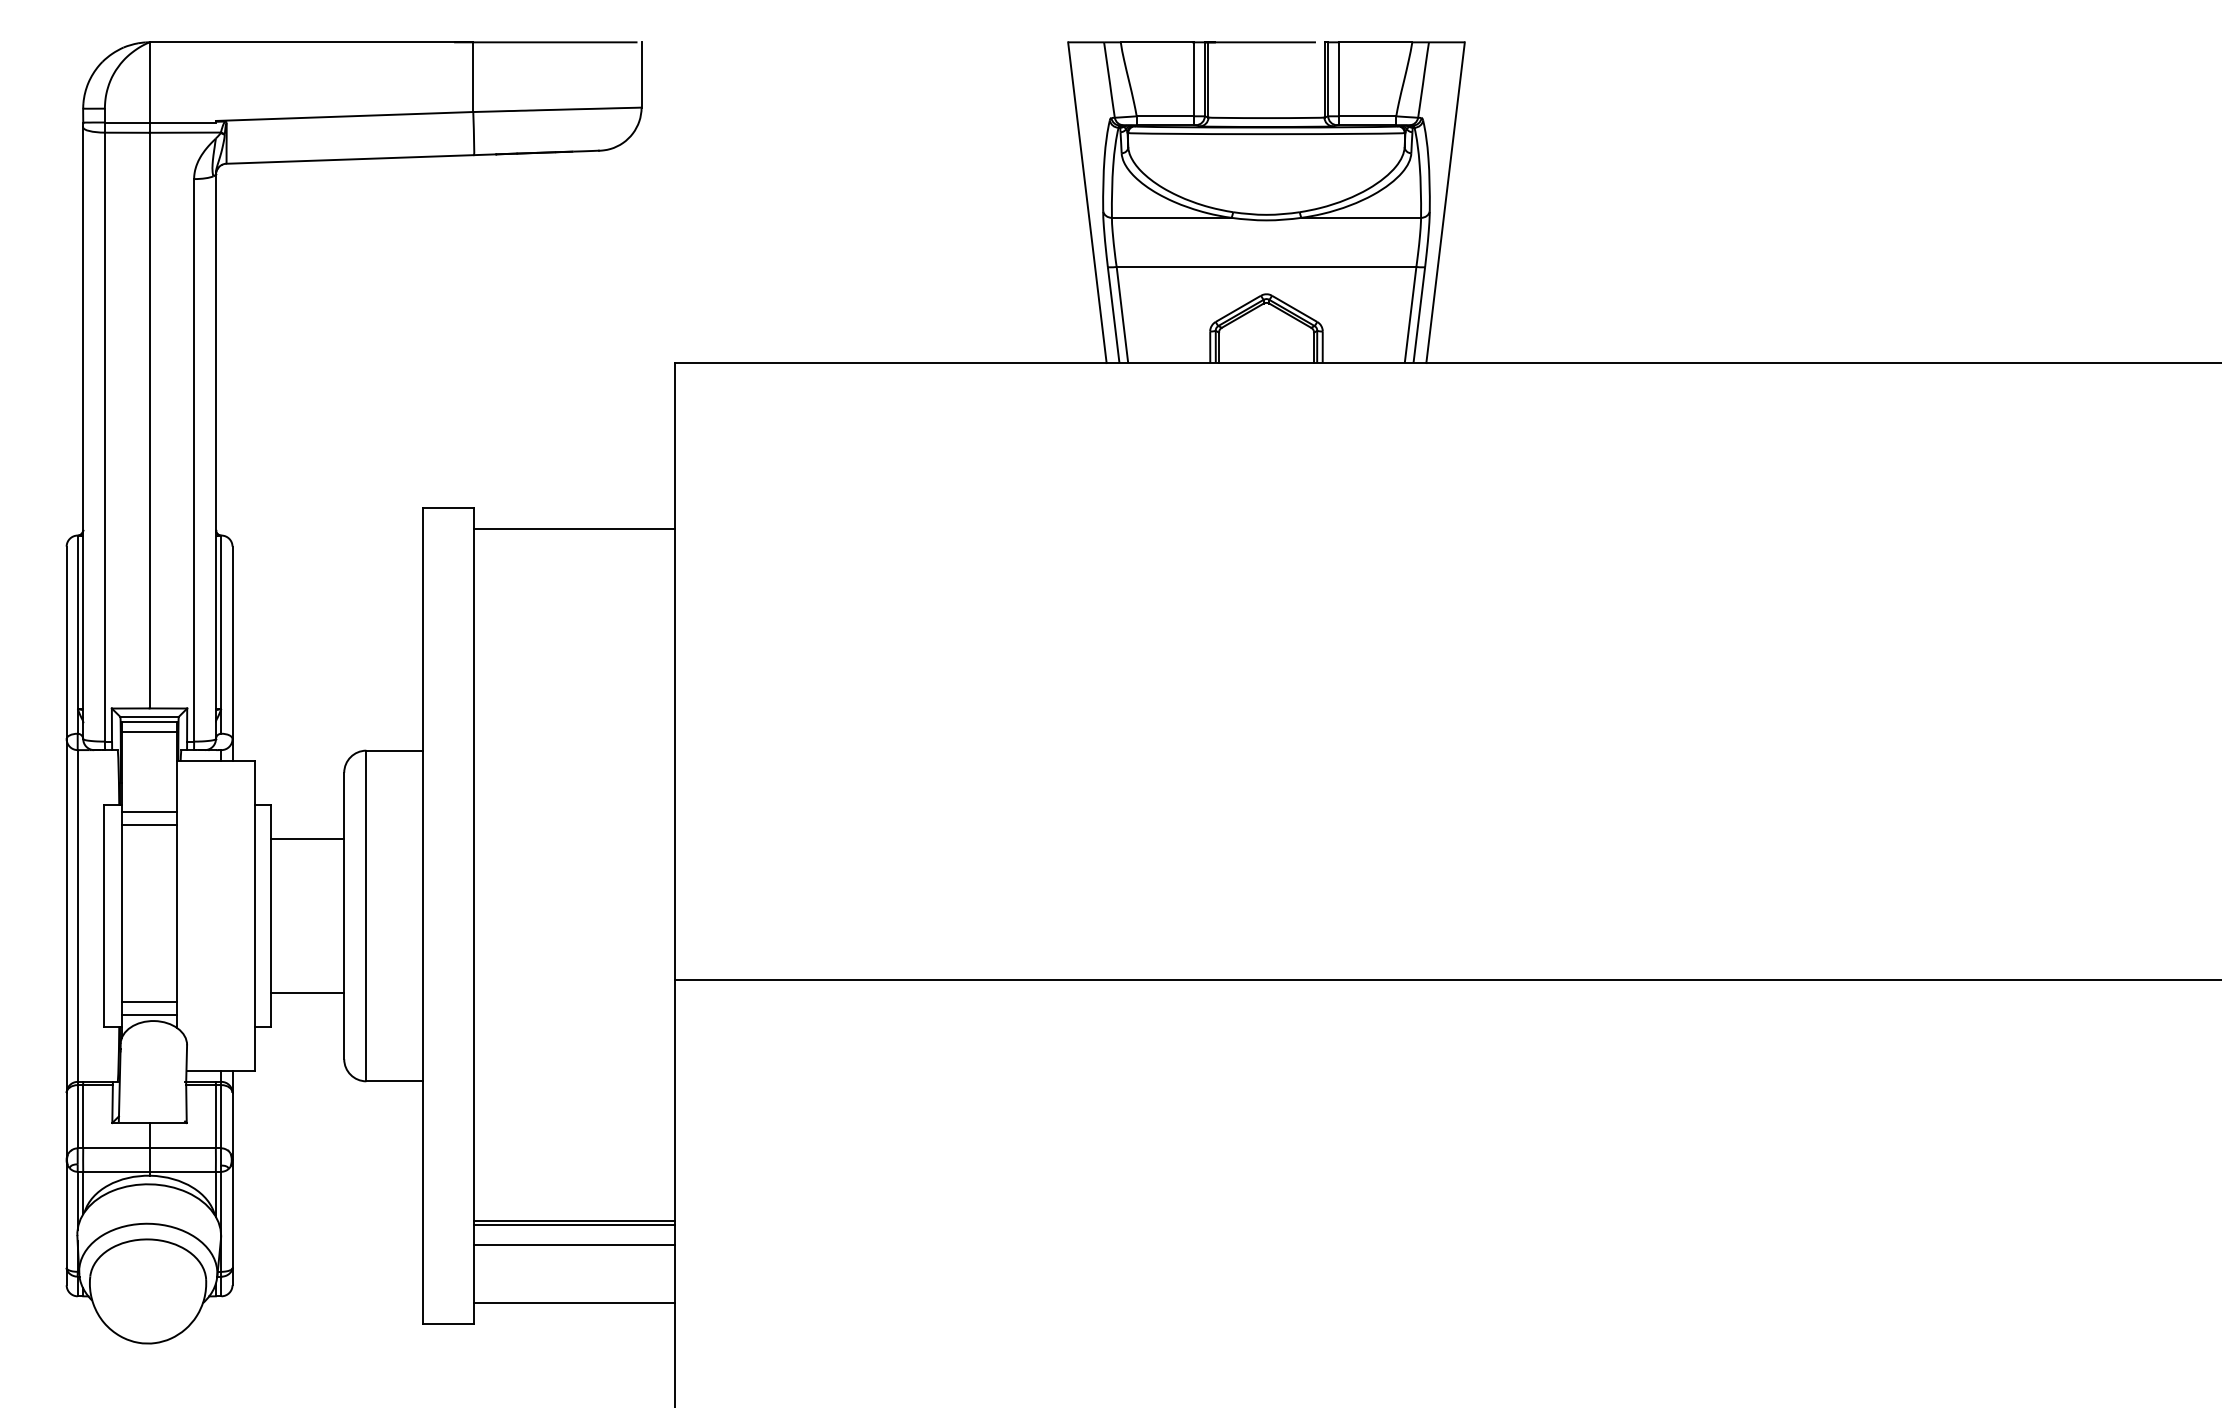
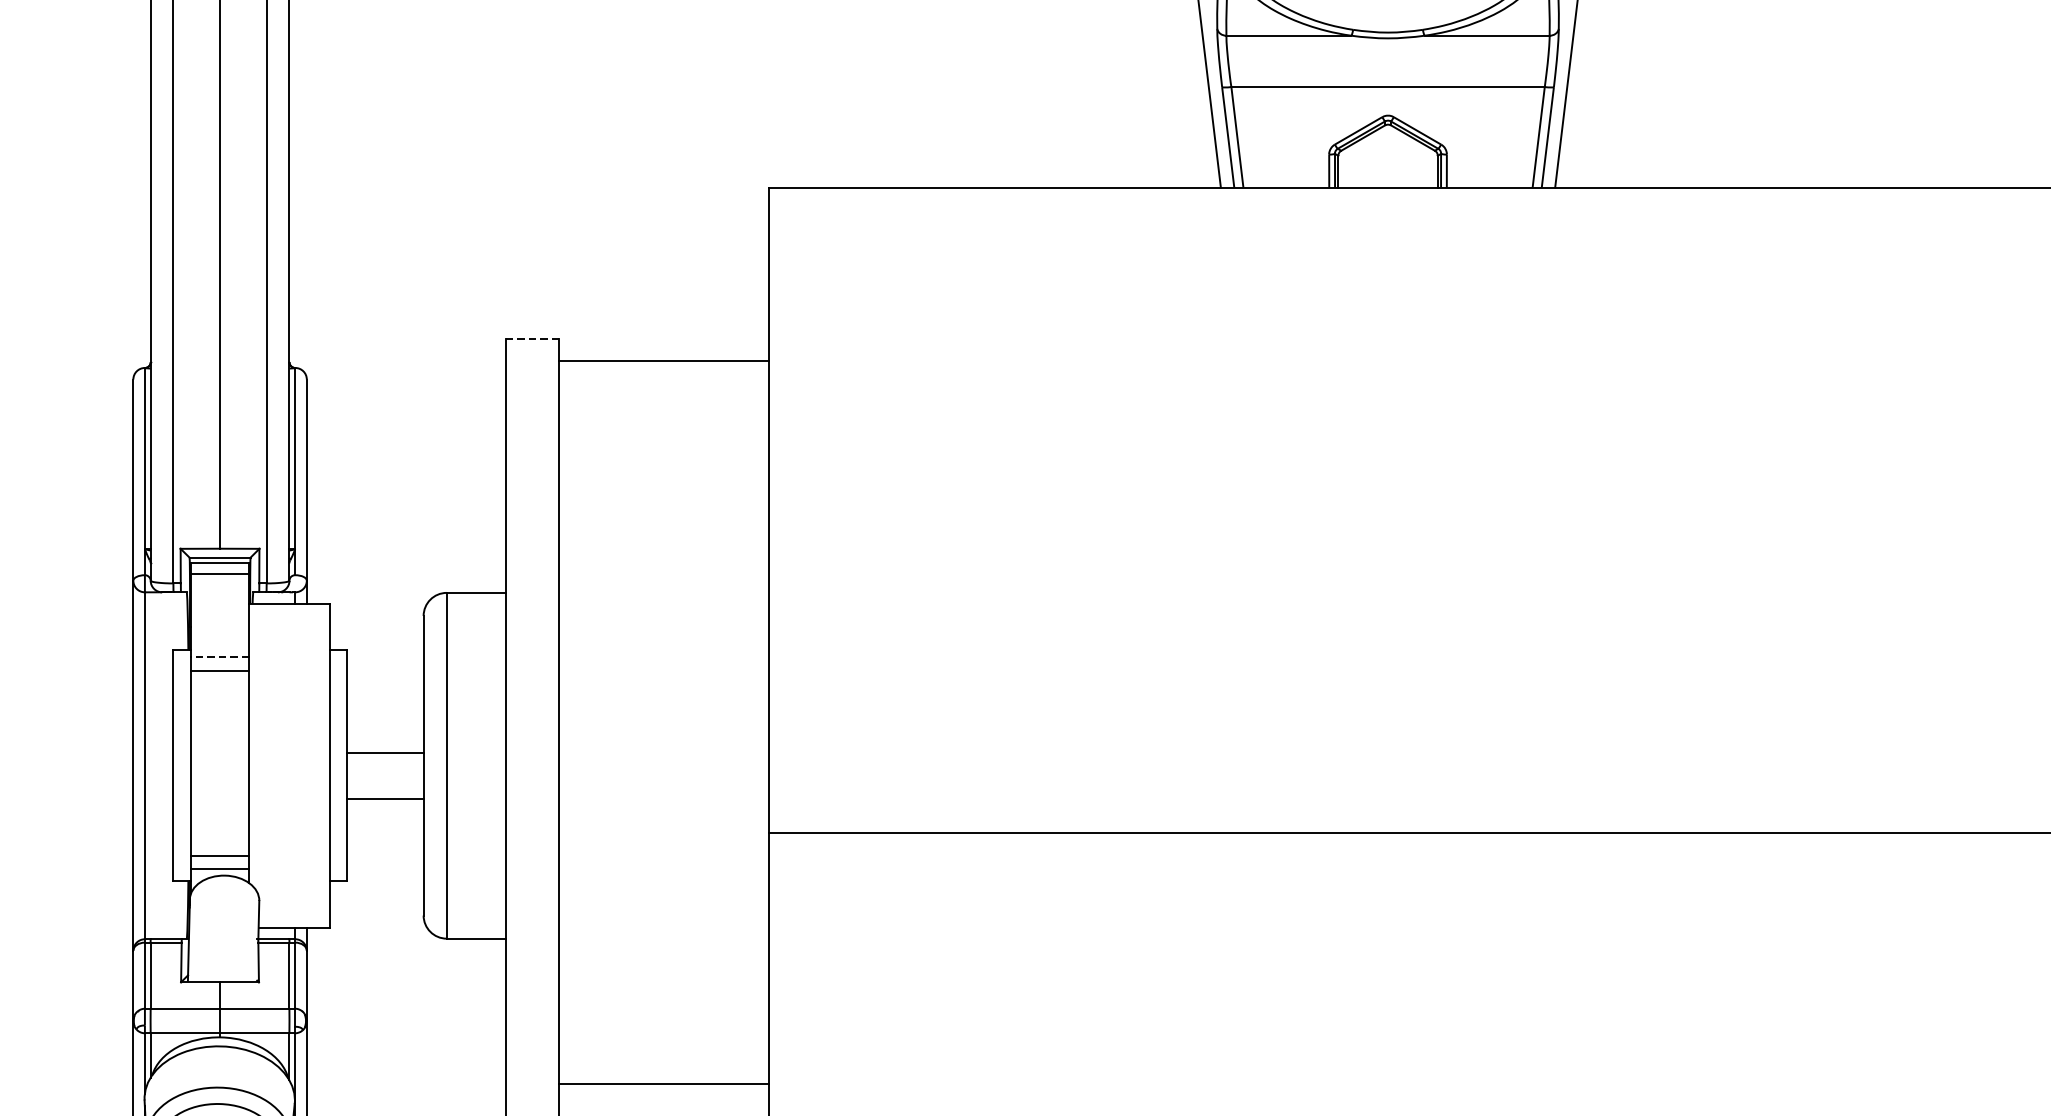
line: (448, 507) -> (532, 338), solid -> dashed
line: (149, 812) -> (219, 657), solid -> dashed
line: (307, 838) -> (385, 752), moved
line: (307, 993) -> (385, 798), moved
line: (573, 1224) -> (663, 1088), removed
line: (573, 1244) -> (663, 1109), removed

